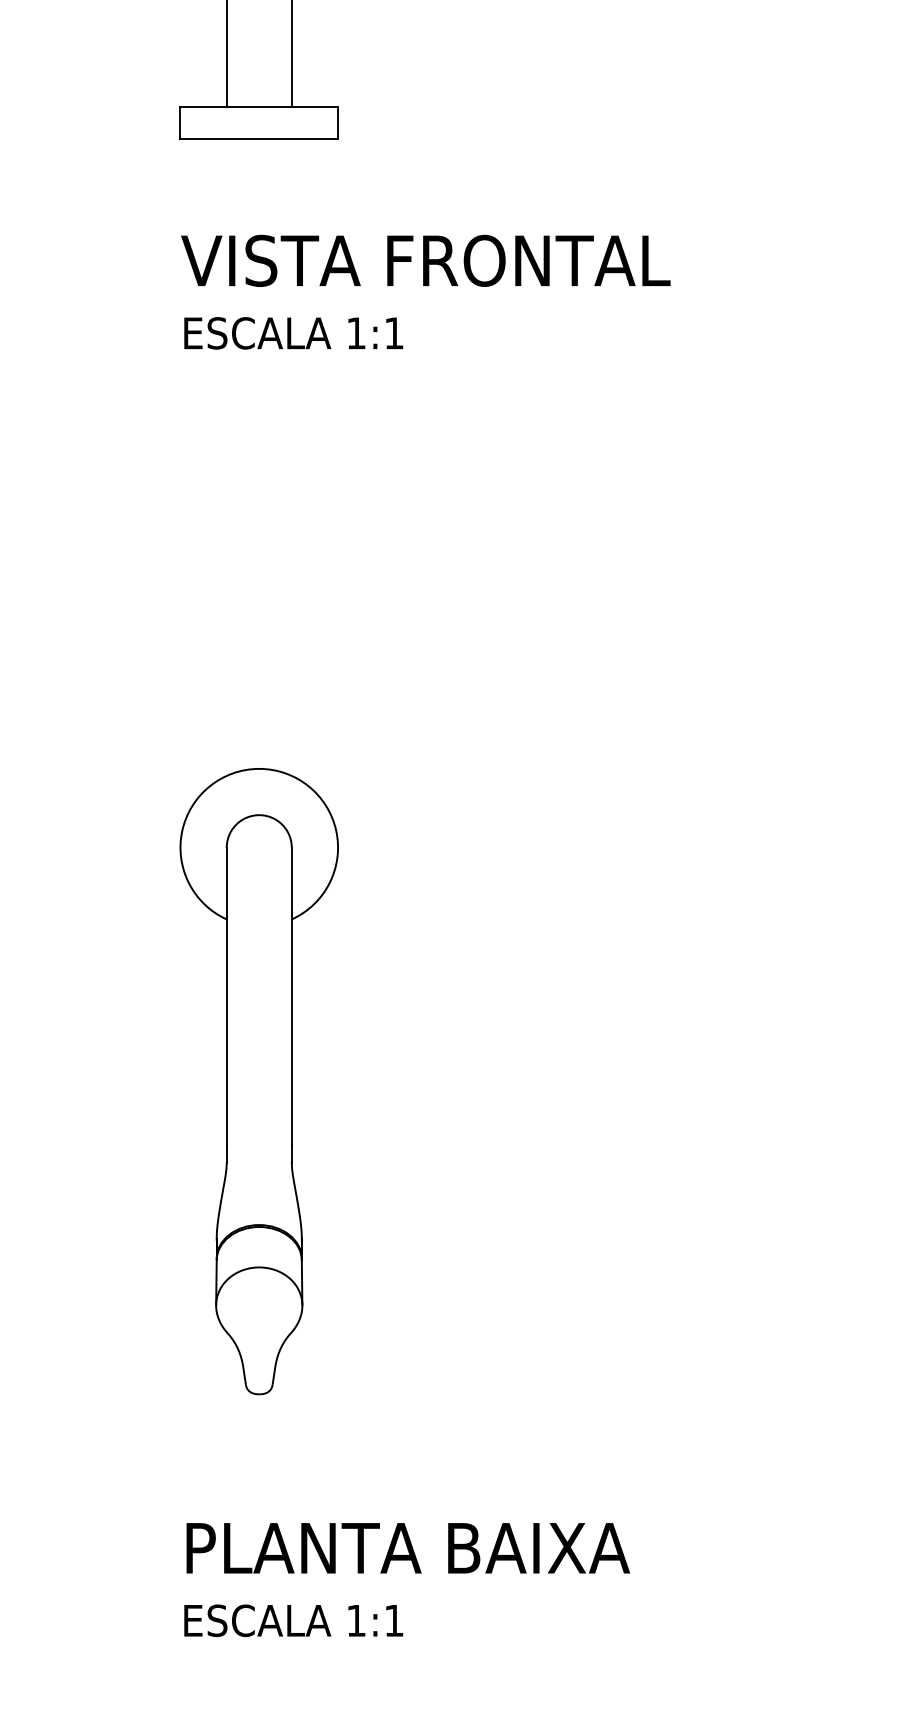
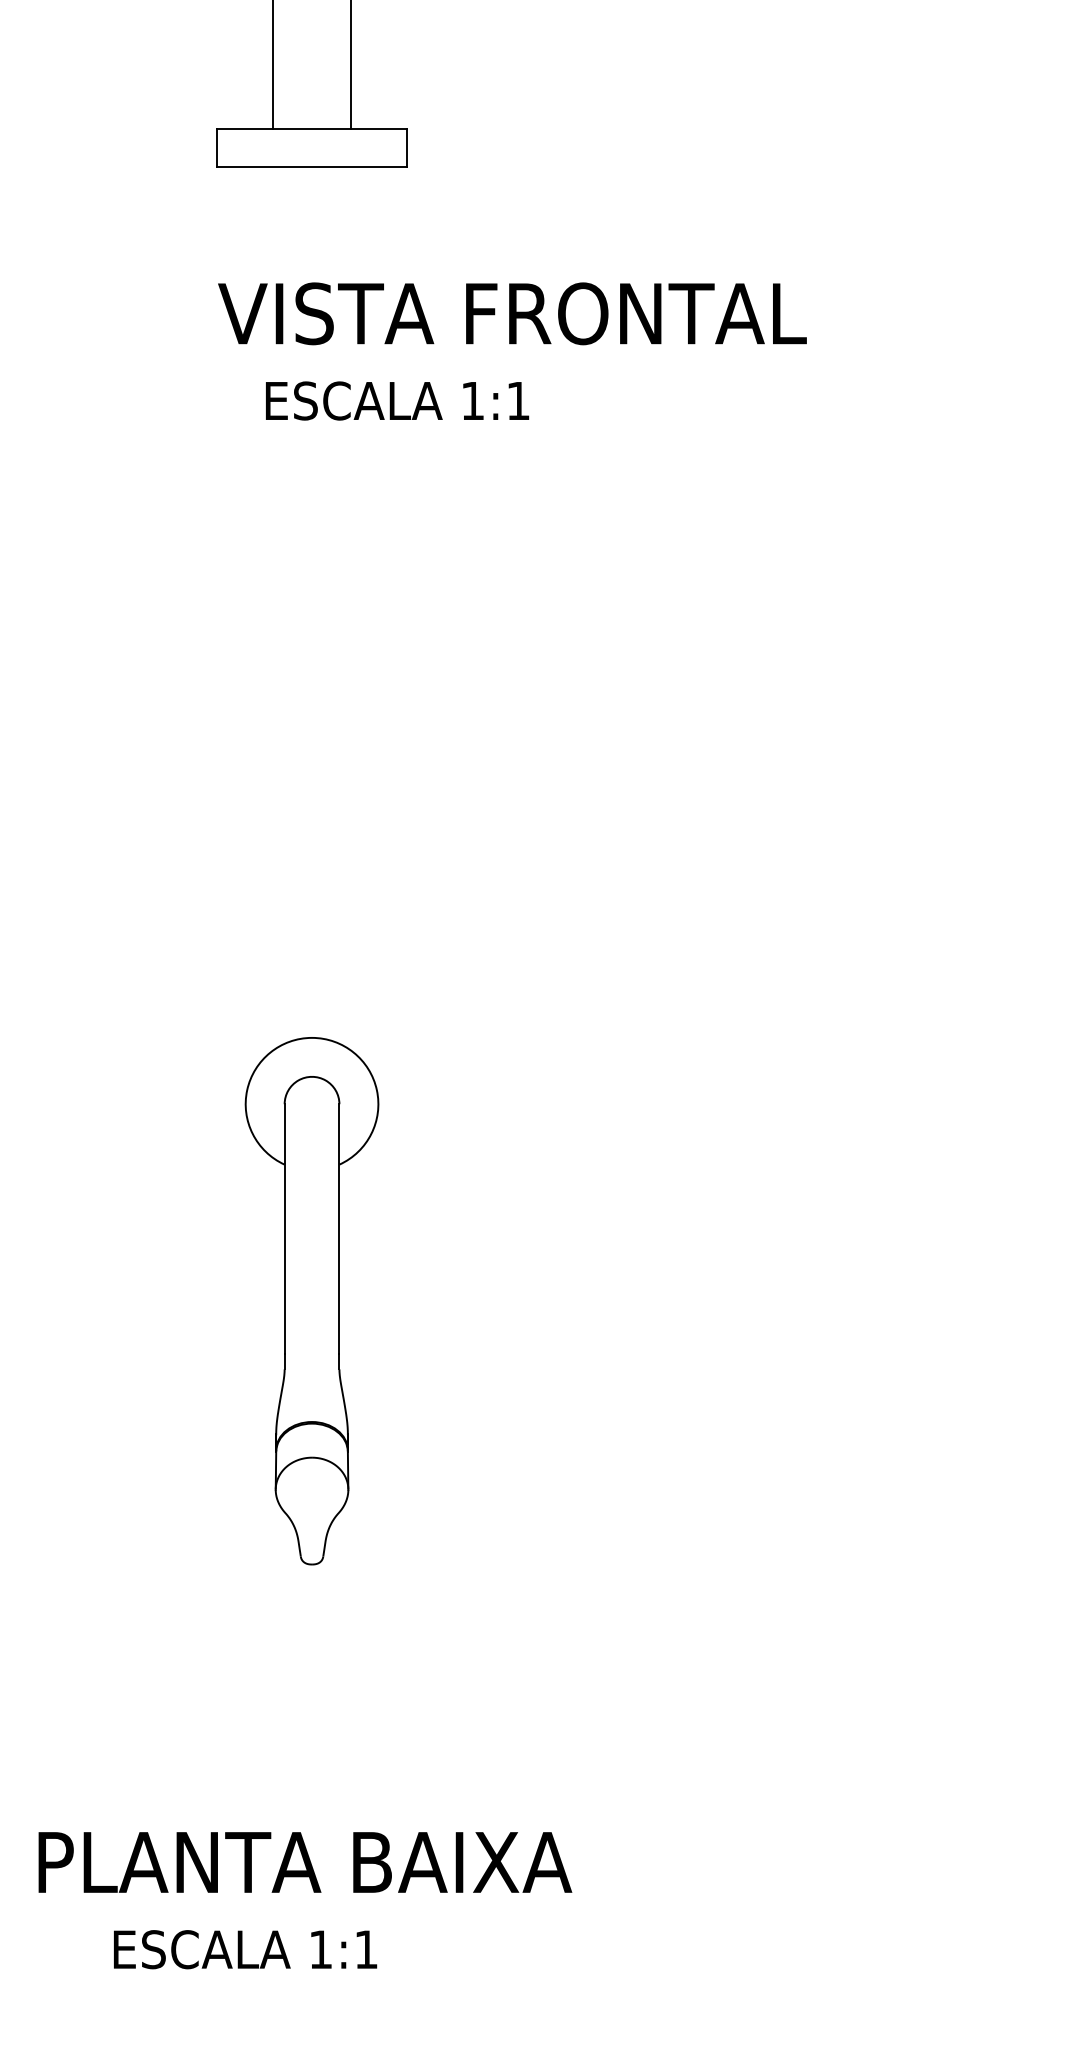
text: (293, 332) -> (397, 400), moved
part: (258, 1081) -> (311, 1301), size x0.7
text: (408, 1548) -> (305, 1862), moved
text: (293, 1620) -> (245, 1949), moved

